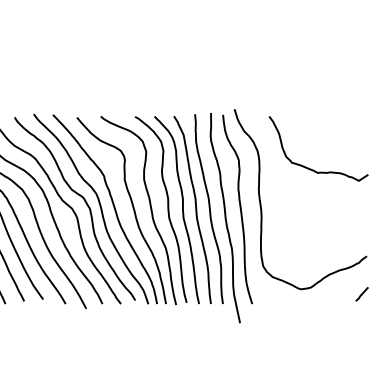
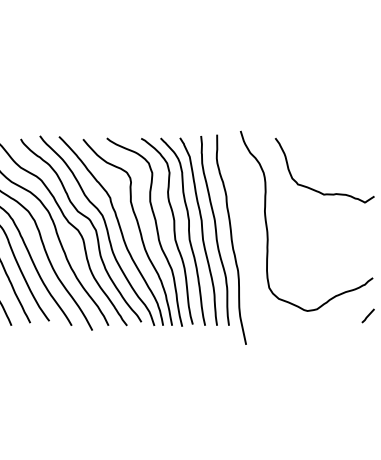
curve: (239, 207) -> (245, 229), removed

